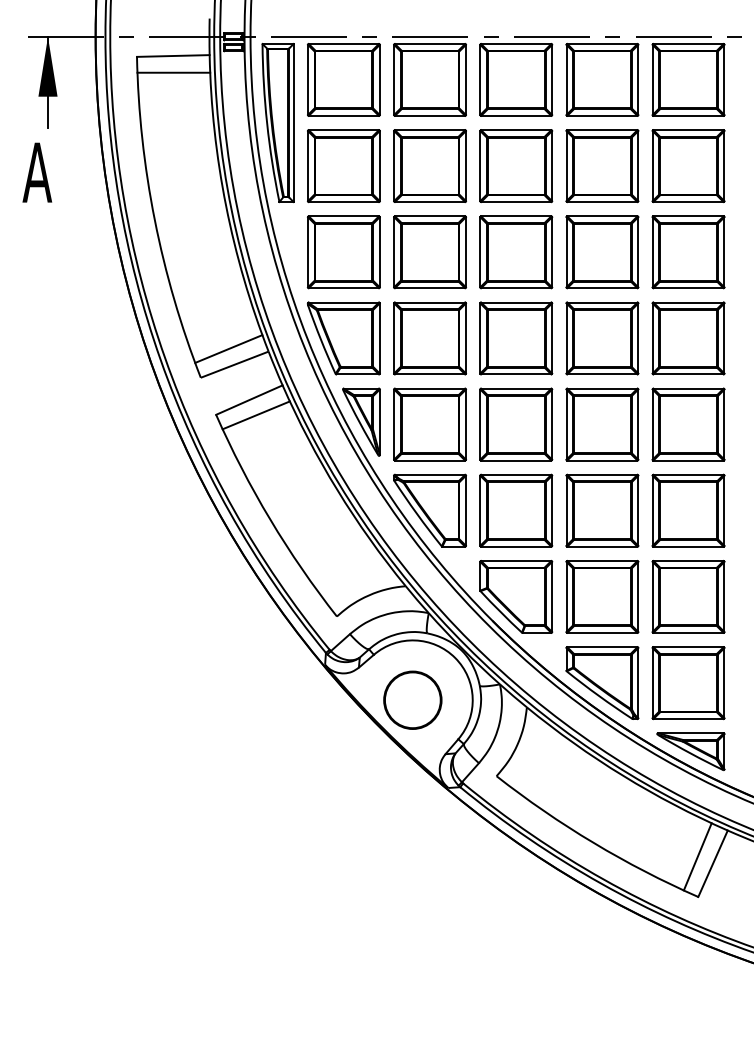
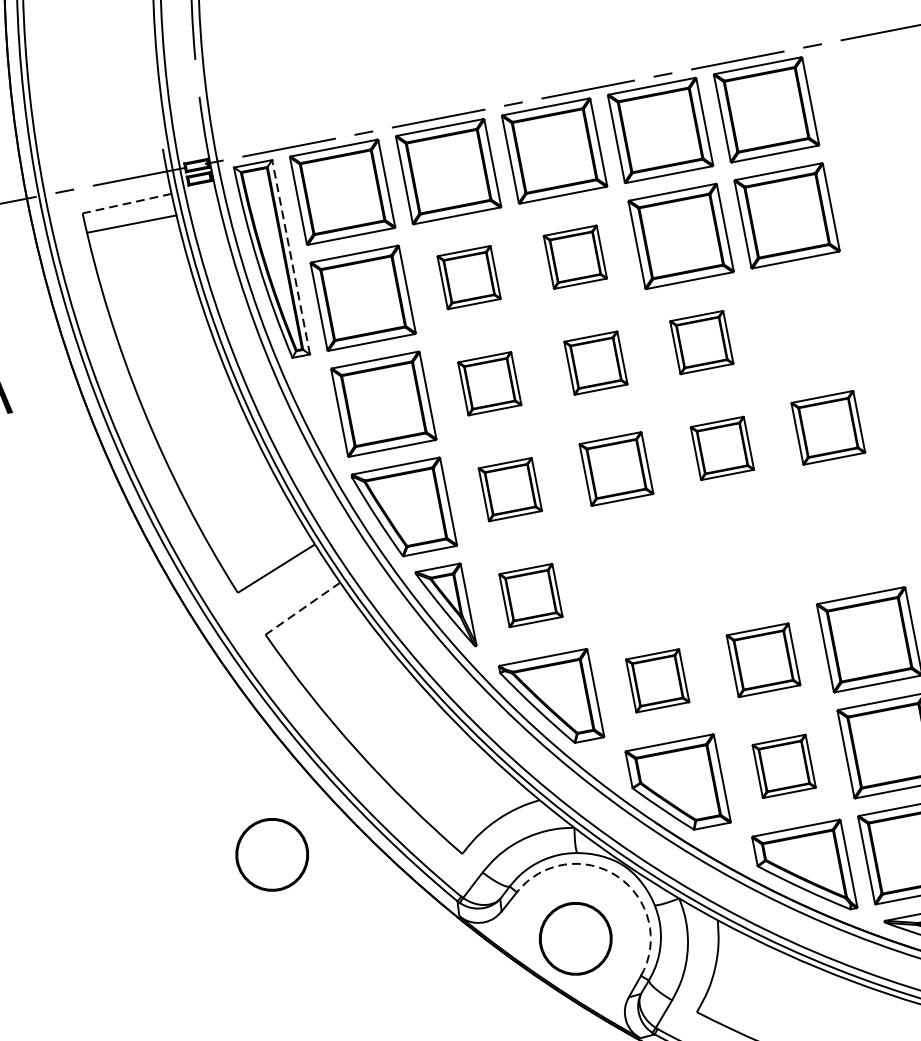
line: (172, 56) -> (126, 204), solid -> dashed
line: (293, 123) -> (291, 257), solid -> dashed
part: (429, 165) -> (468, 277), size x0.6
part: (516, 166) -> (575, 257), size x0.6
part: (429, 252) -> (489, 384), size x0.6
part: (516, 252) -> (596, 363), size x0.6
part: (602, 252) -> (701, 342), size x0.6
part: (688, 252) -> (807, 322), removed
part: (429, 338) -> (509, 489), size x0.6
part: (516, 338) -> (616, 469), size x0.7
part: (602, 338) -> (722, 448), size x0.6
part: (688, 338) -> (828, 427), size x0.7
line: (228, 348) -> (264, 550), removed
line: (248, 400) -> (301, 609), solid -> dashed
line: (255, 415) -> (314, 626), removed
part: (429, 424) -> (530, 595), size x0.6
part: (516, 424) -> (637, 574), removed
part: (602, 424) -> (743, 554), removed
part: (688, 424) -> (848, 533), removed
part: (516, 510) -> (657, 680), size x0.6
part: (602, 510) -> (763, 660), size x0.7
circle: (187, 587) -> (271, 853), added
part: (602, 596) -> (784, 765), size x0.6
arc: (455, 657) -> (617, 876), solid -> dashed

